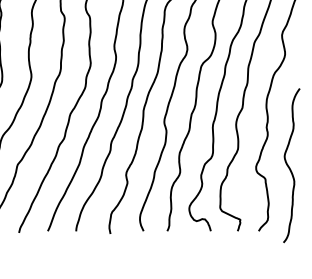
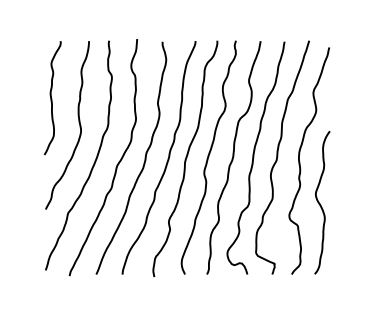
curve: (289, 166) -> (320, 203), moved

